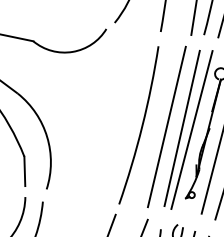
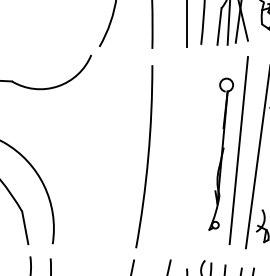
line: (166, 126) -> (175, 153), removed
line: (181, 128) -> (192, 152), removed
line: (192, 129) -> (204, 152), removed

